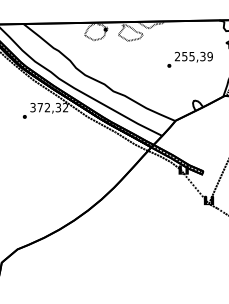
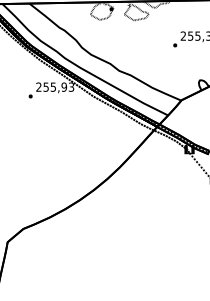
text: (49, 107) -> (55, 87), 372,32 -> 255,93

